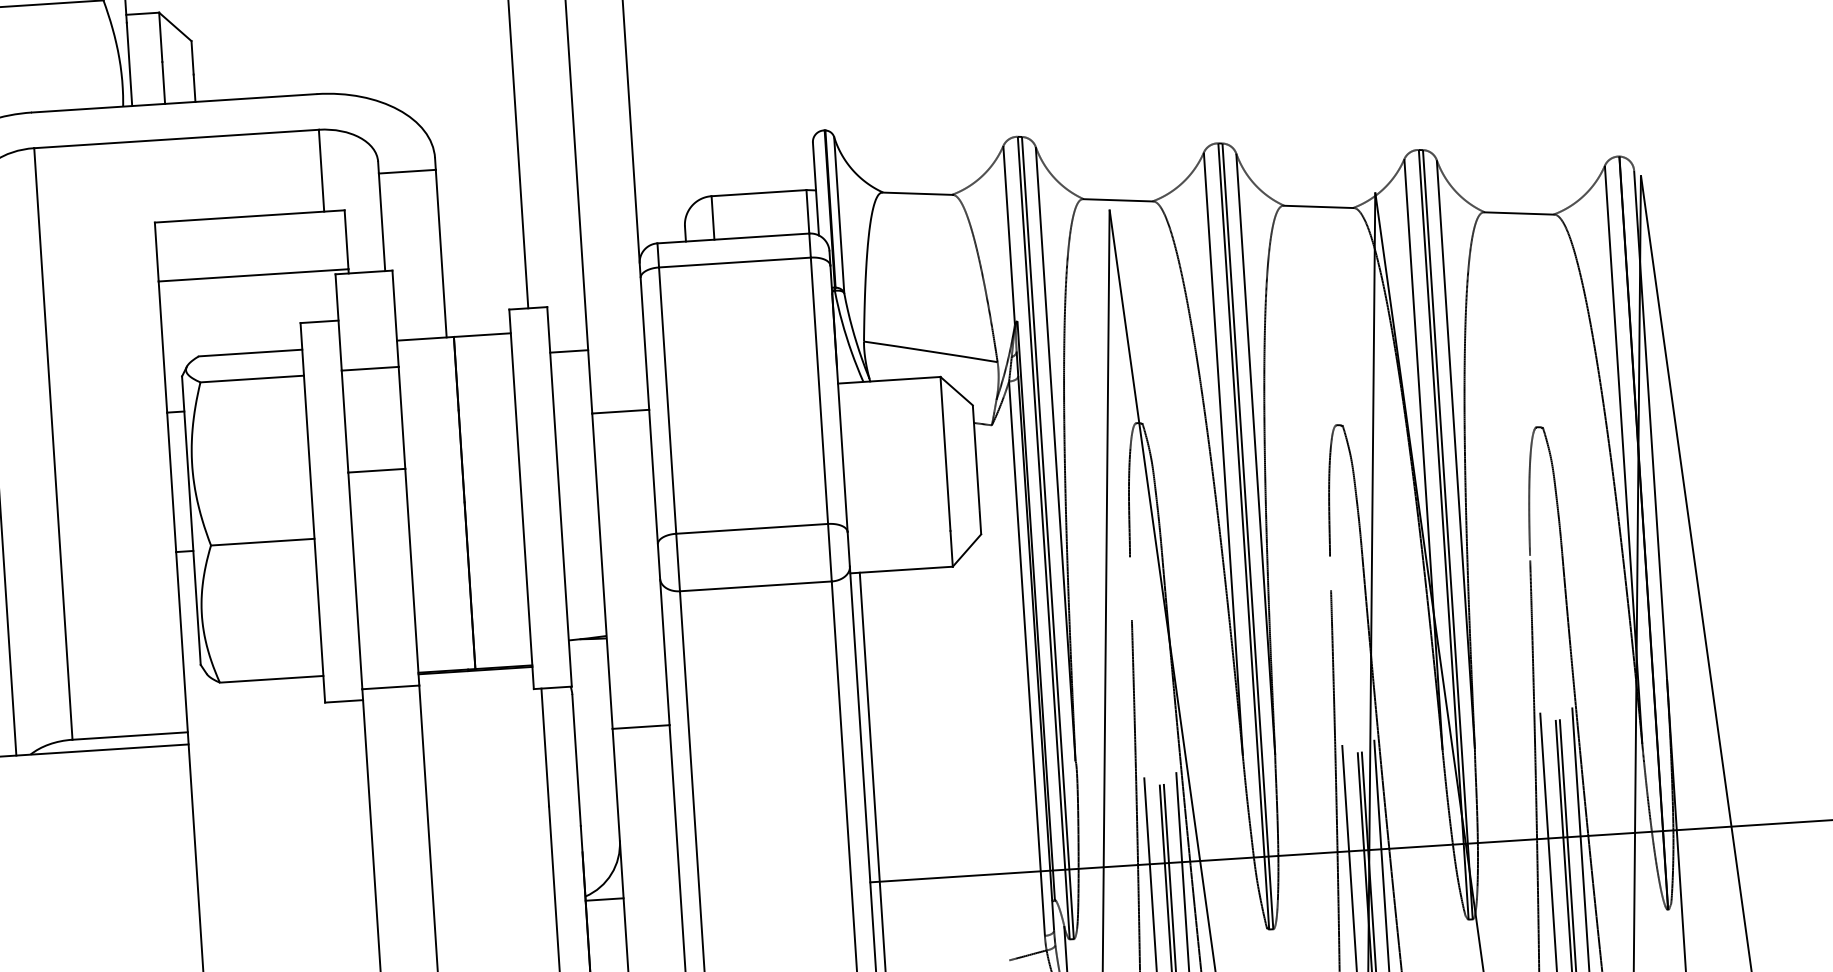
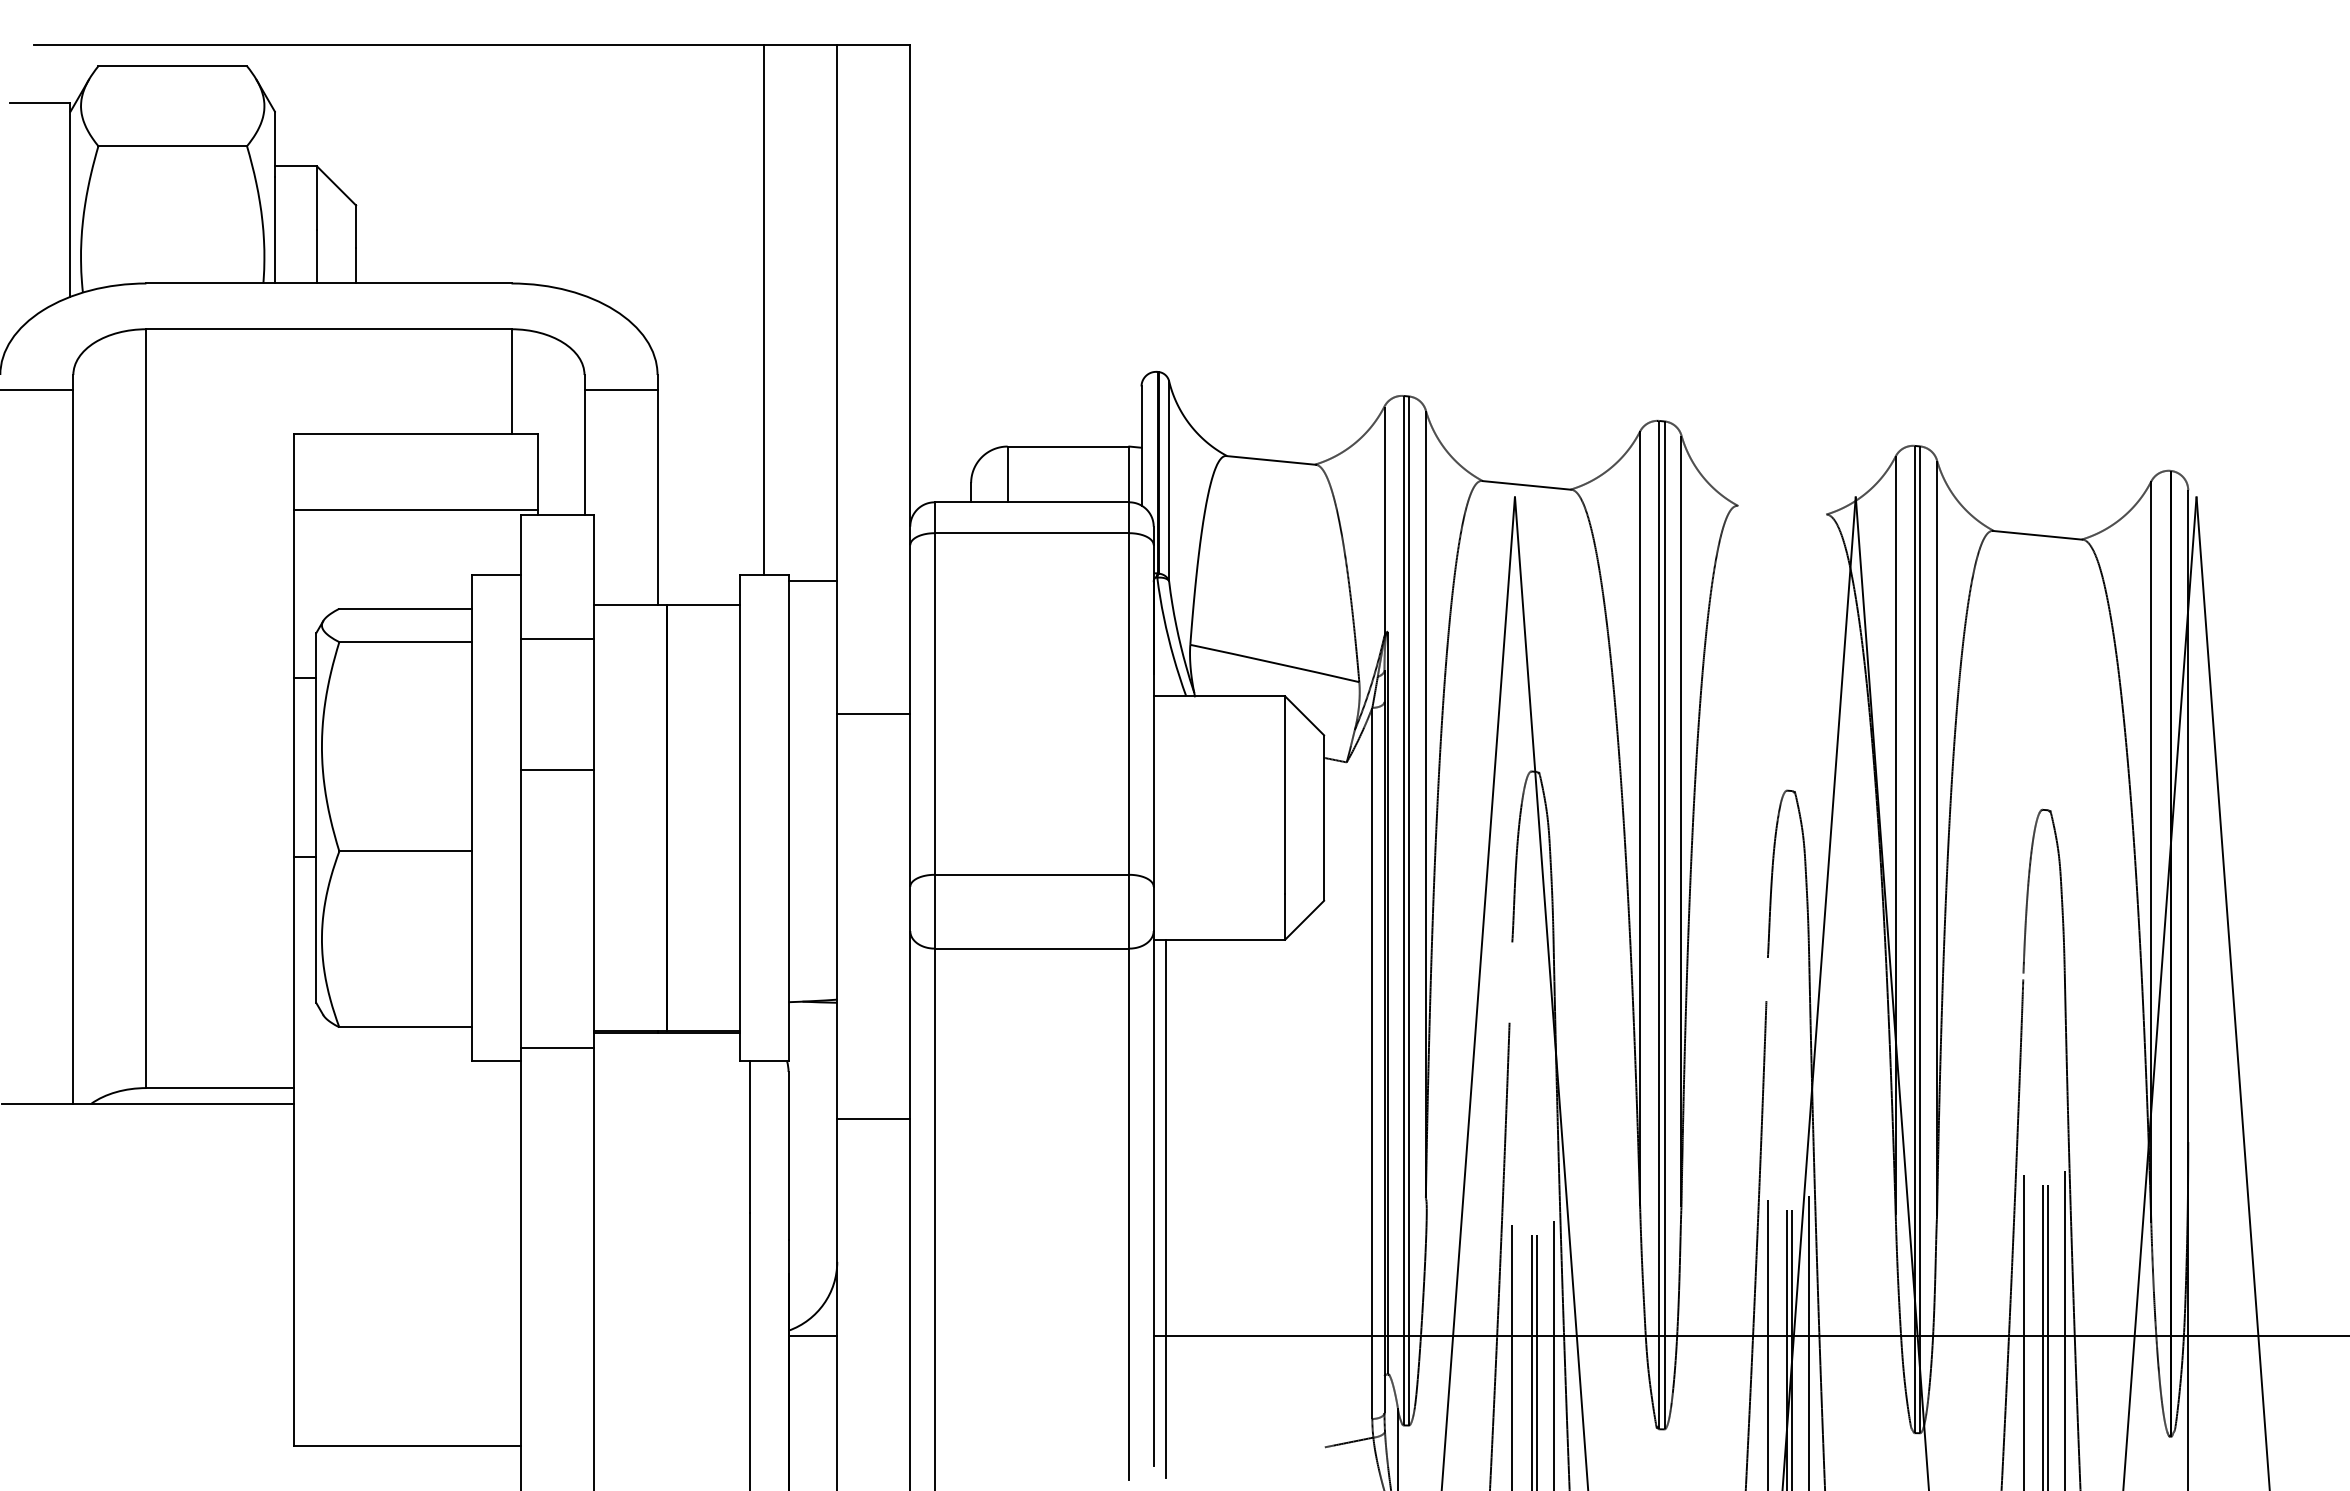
line: (1318, 206) -> (1782, 509), removed
line: (568, 351) -> (812, 581), moved

